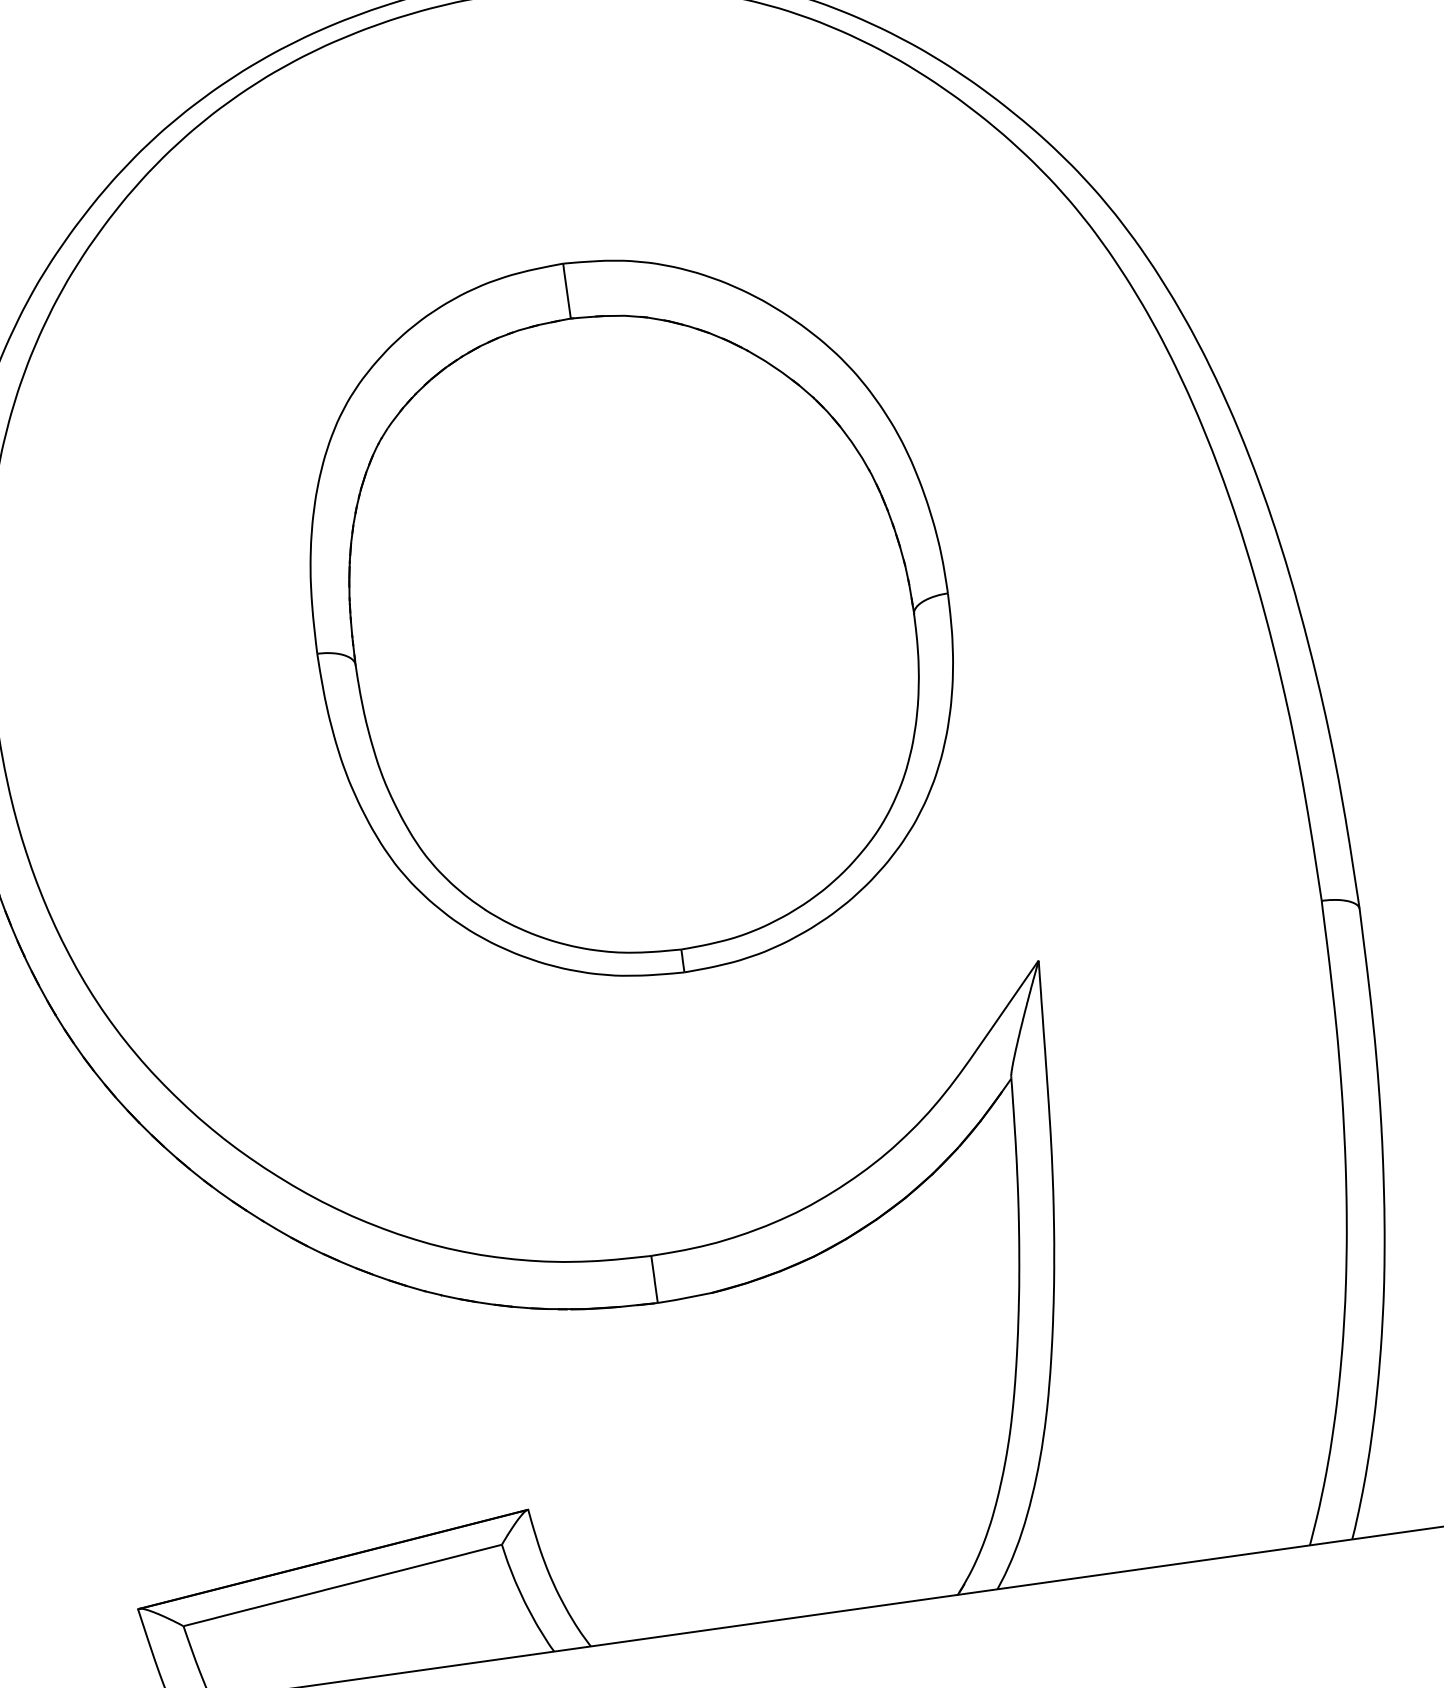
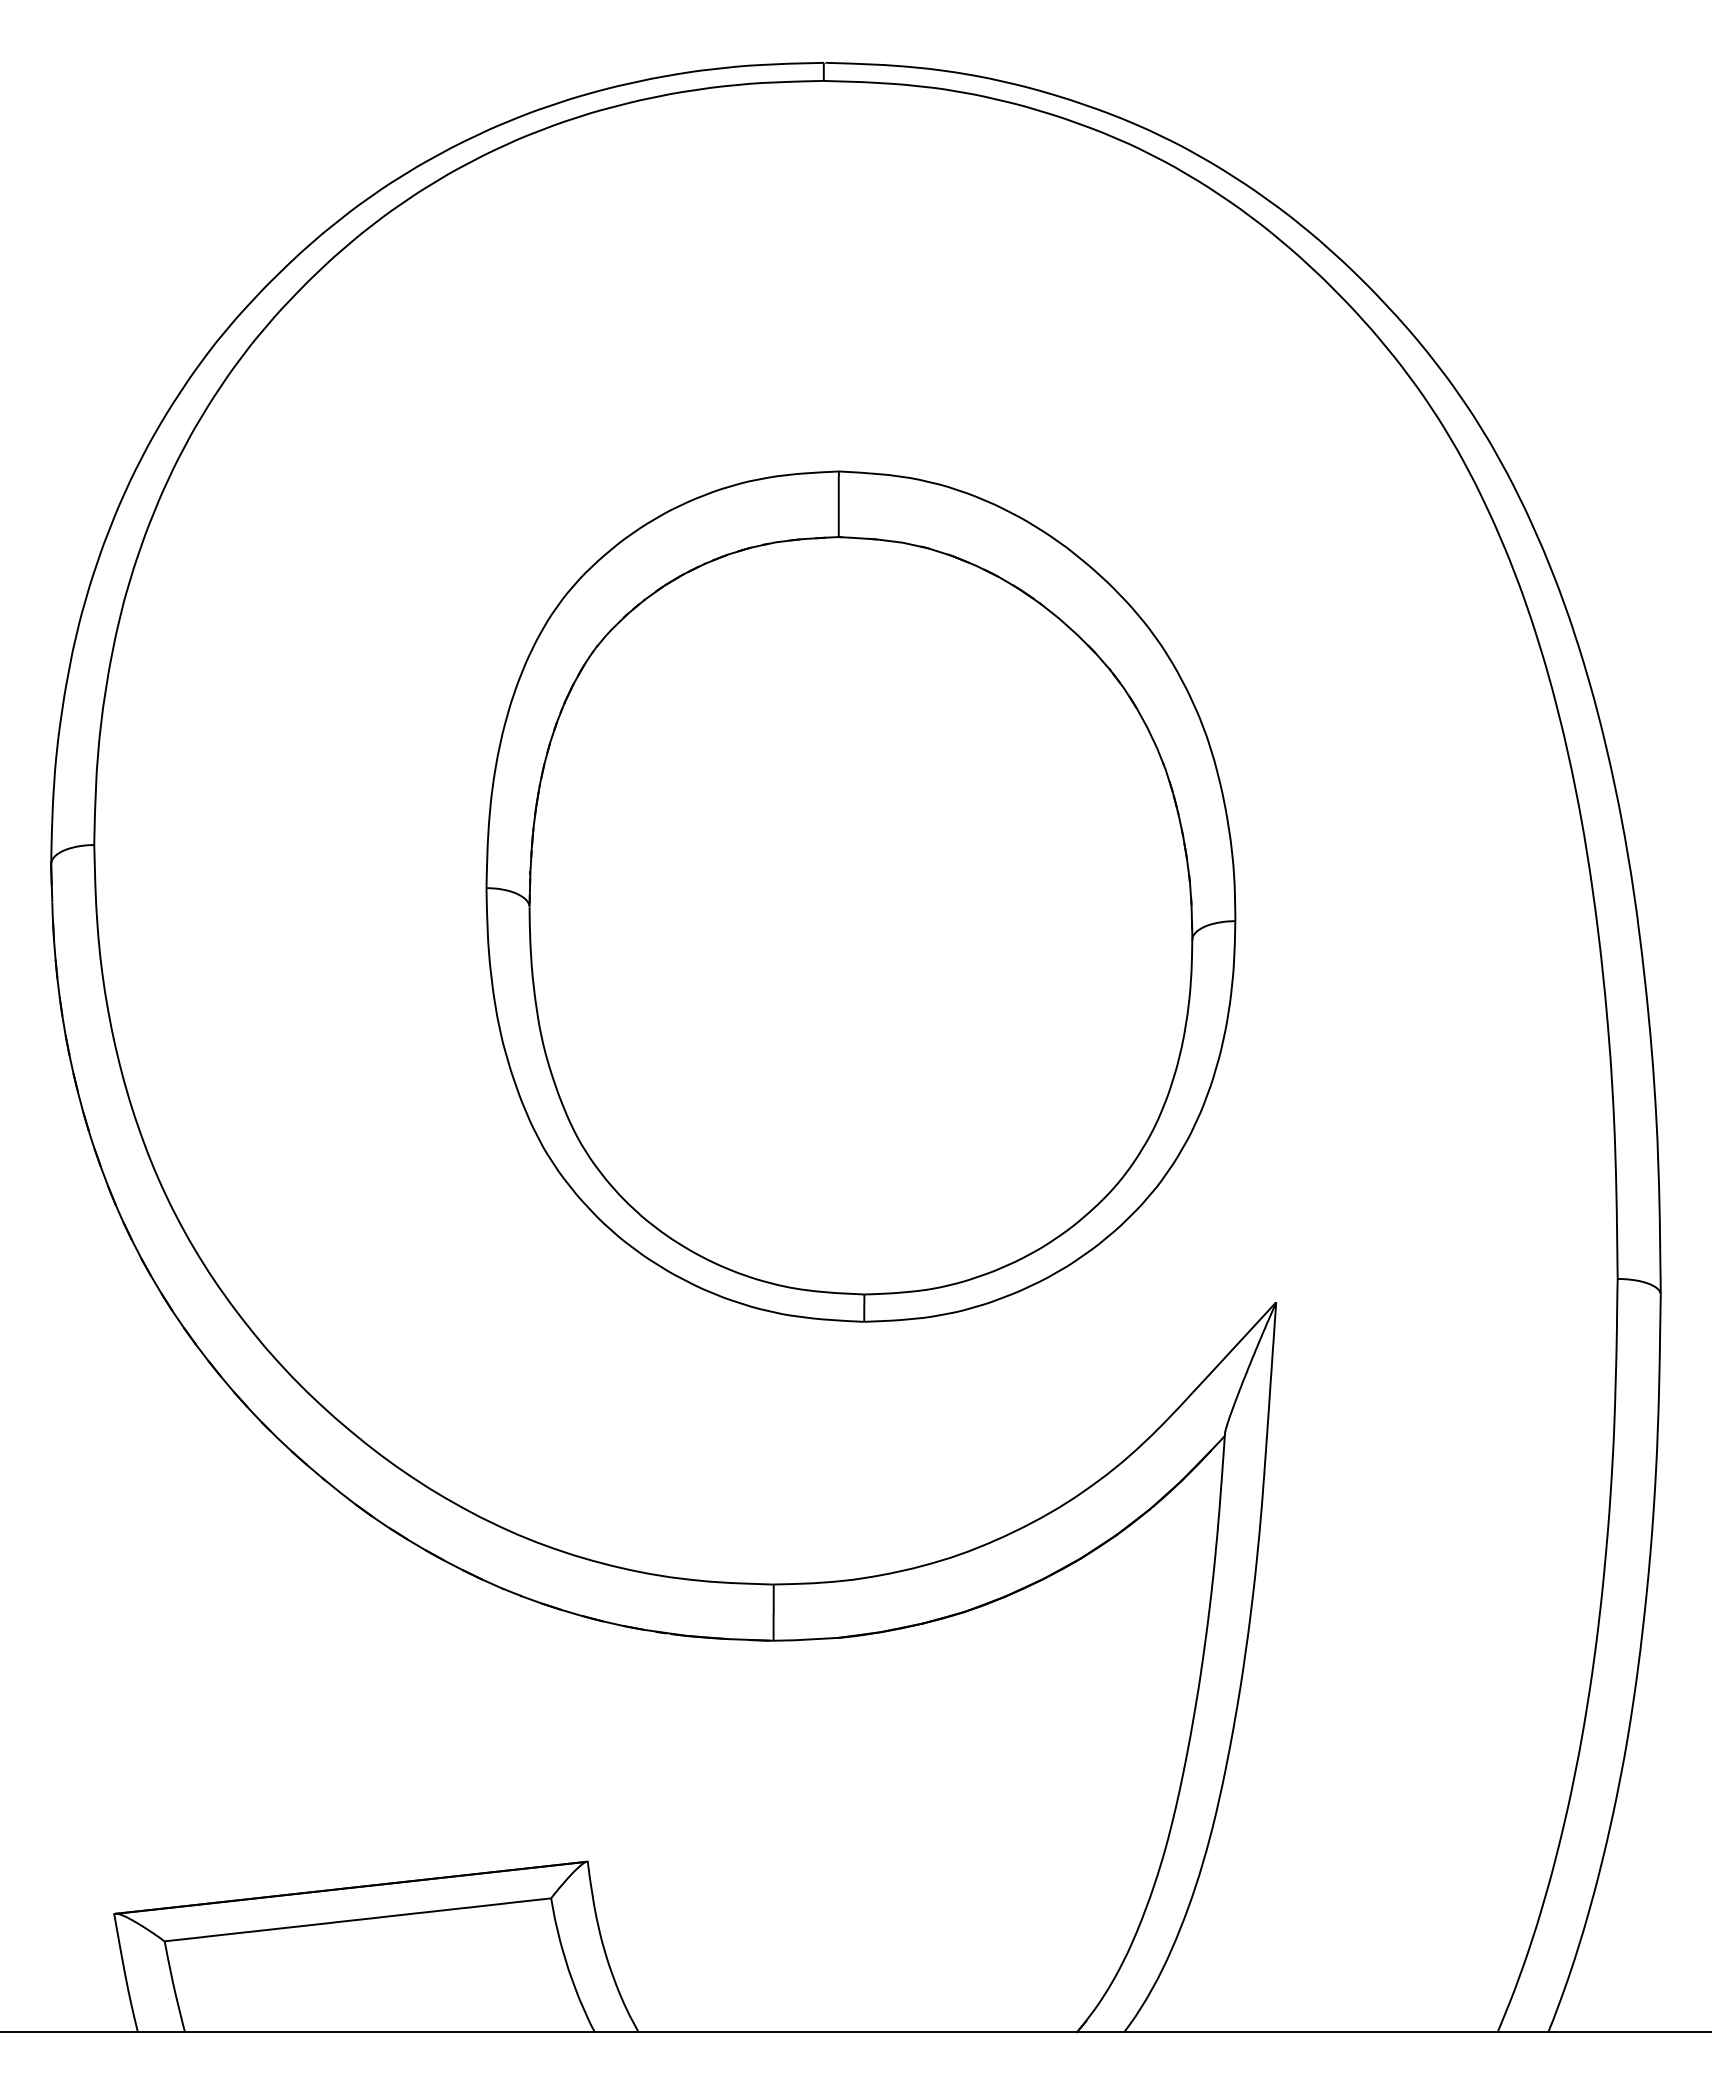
part: (631, 616) -> (860, 896), moved

